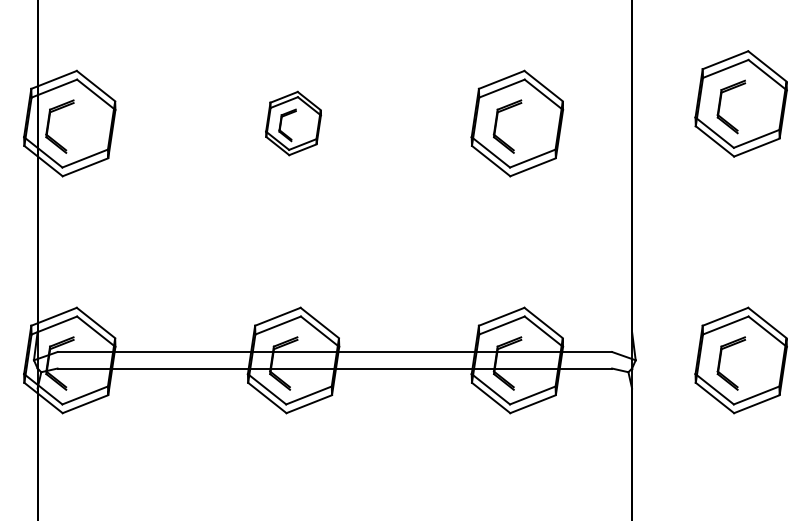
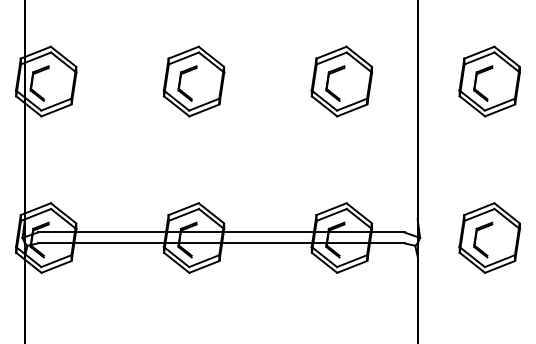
part: (740, 103) -> (489, 81), moved
part: (292, 123) -> (193, 81), size x1.67

